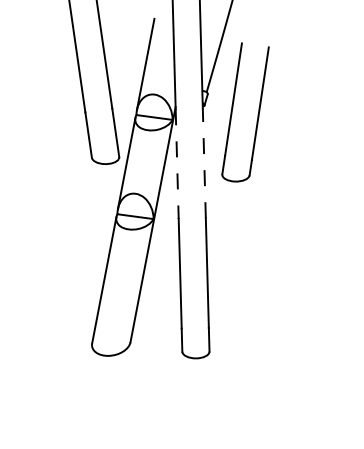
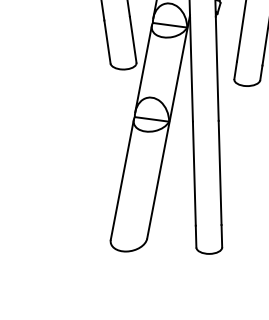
line: (204, 163) -> (217, 68), dashed -> solid
line: (177, 164) -> (191, 69), dashed -> solid

